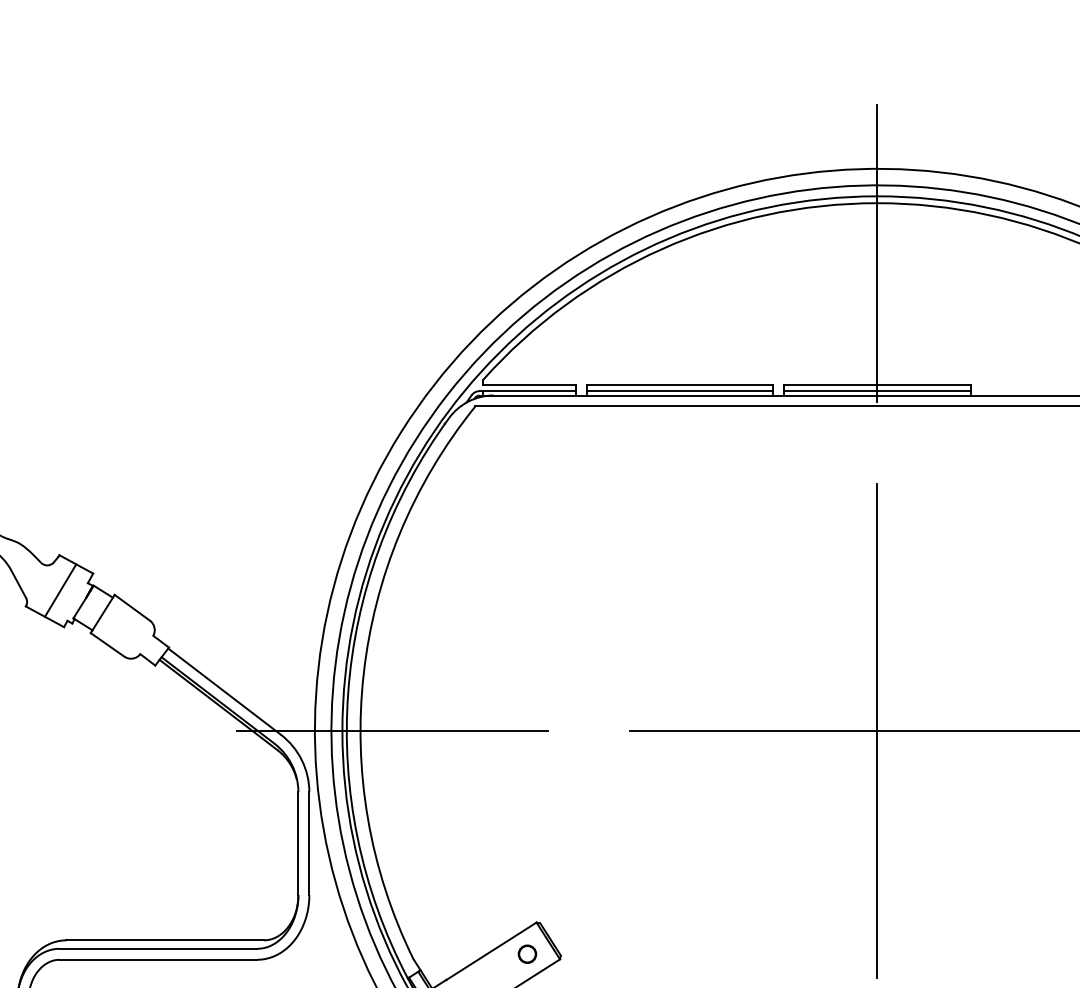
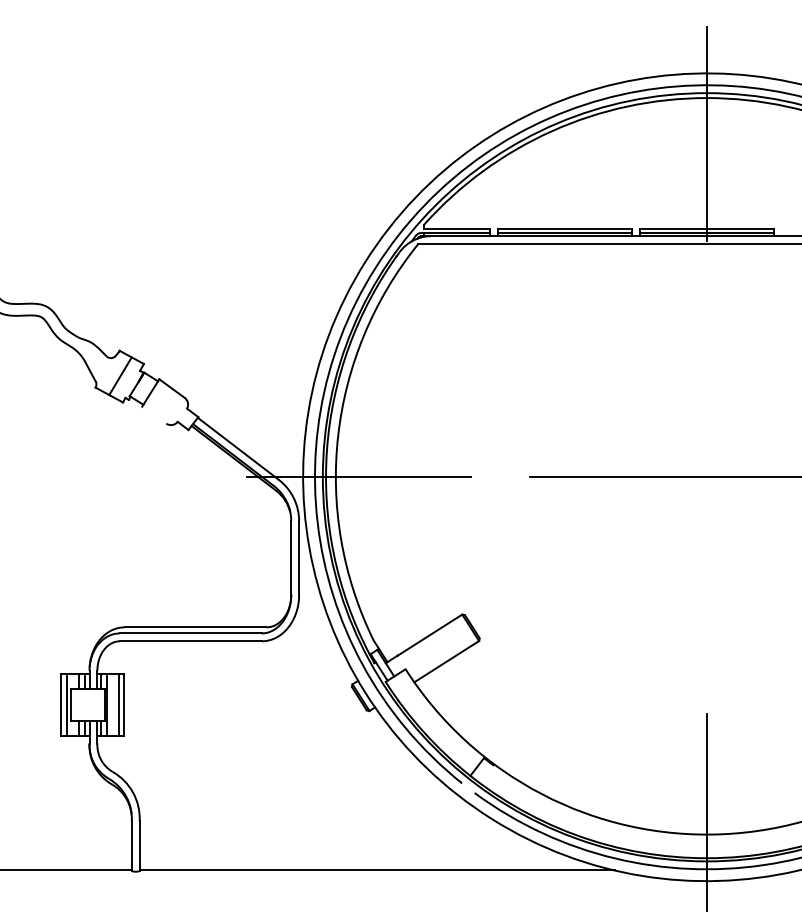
line: (107, 643) -> (154, 414), removed
line: (876, 730) -> (706, 476), removed
circle: (527, 954) -> (455, 637), removed

